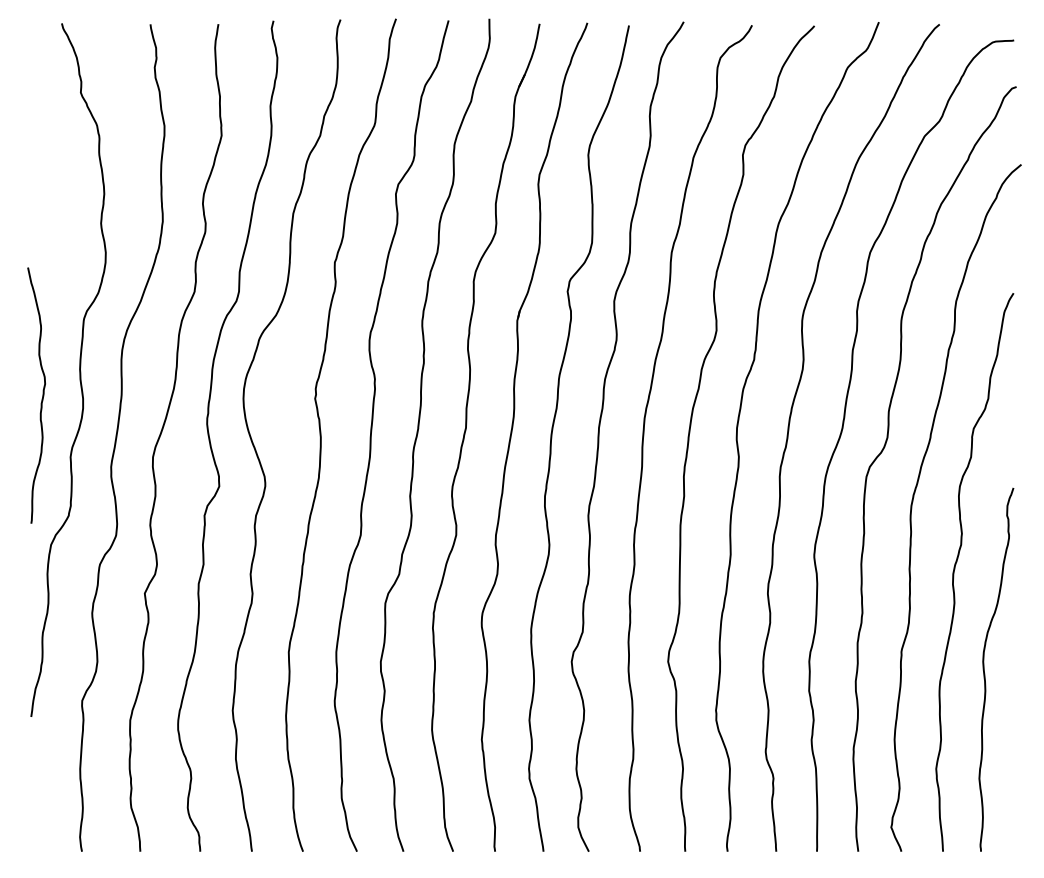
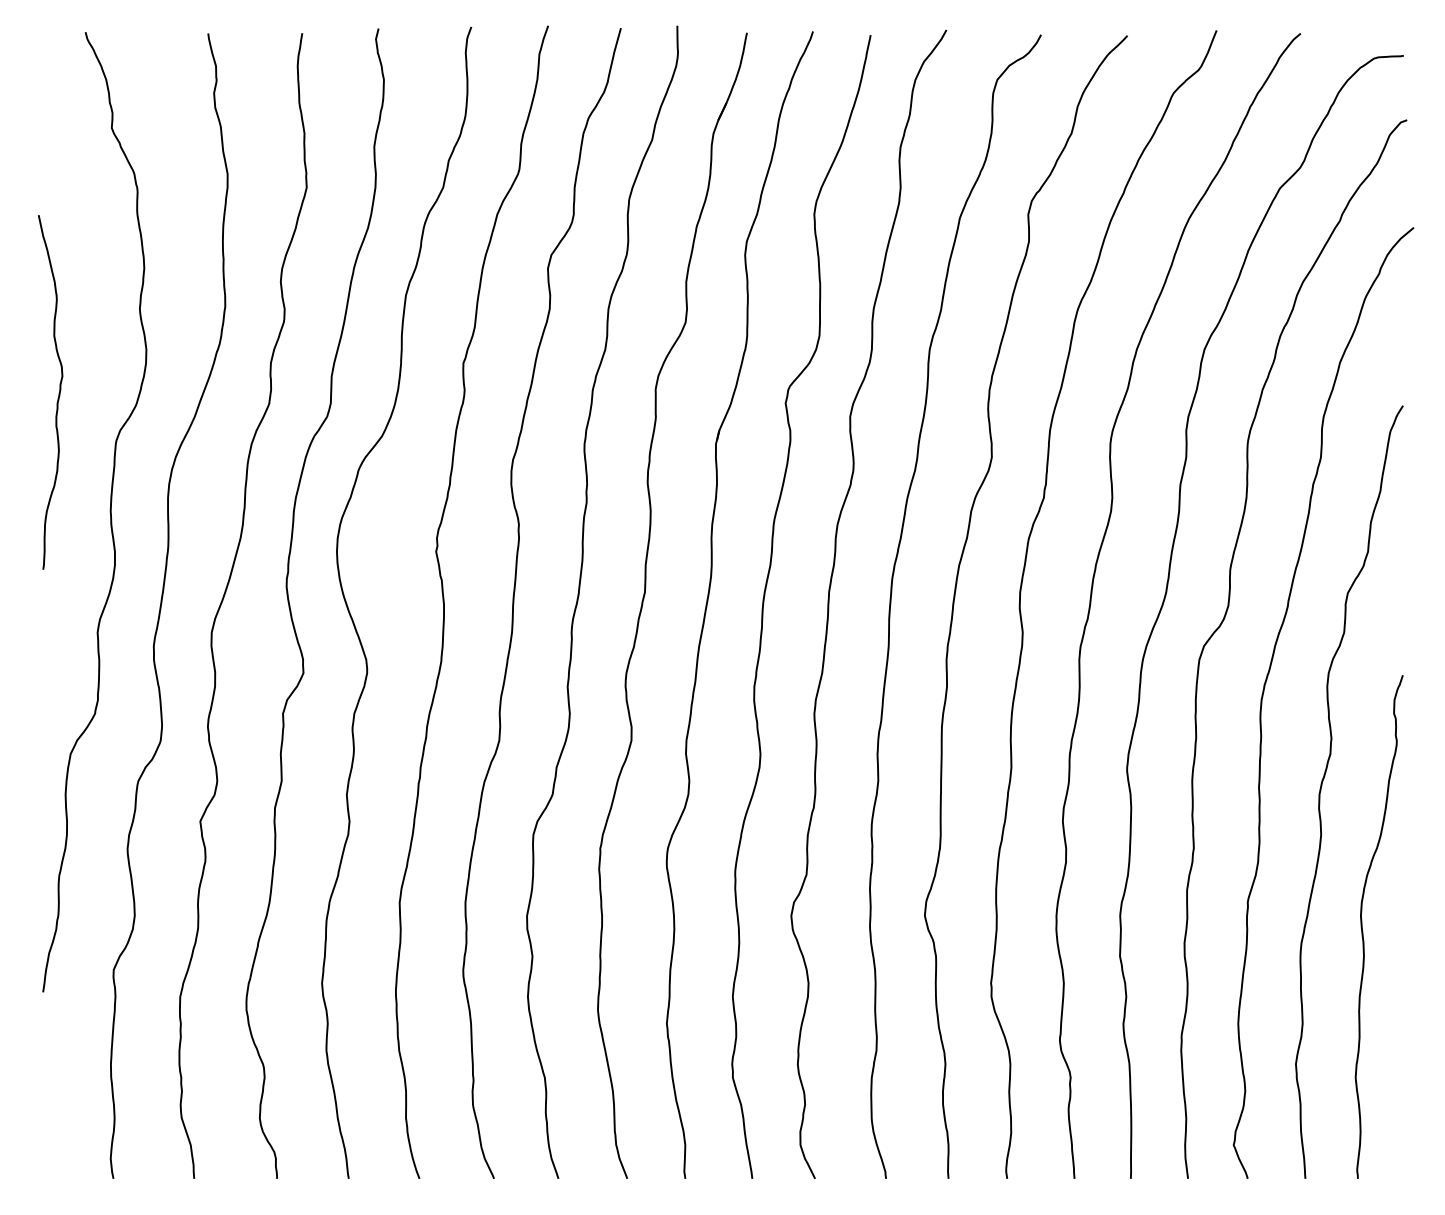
curve: (41, 398) -> (57, 396), moved

